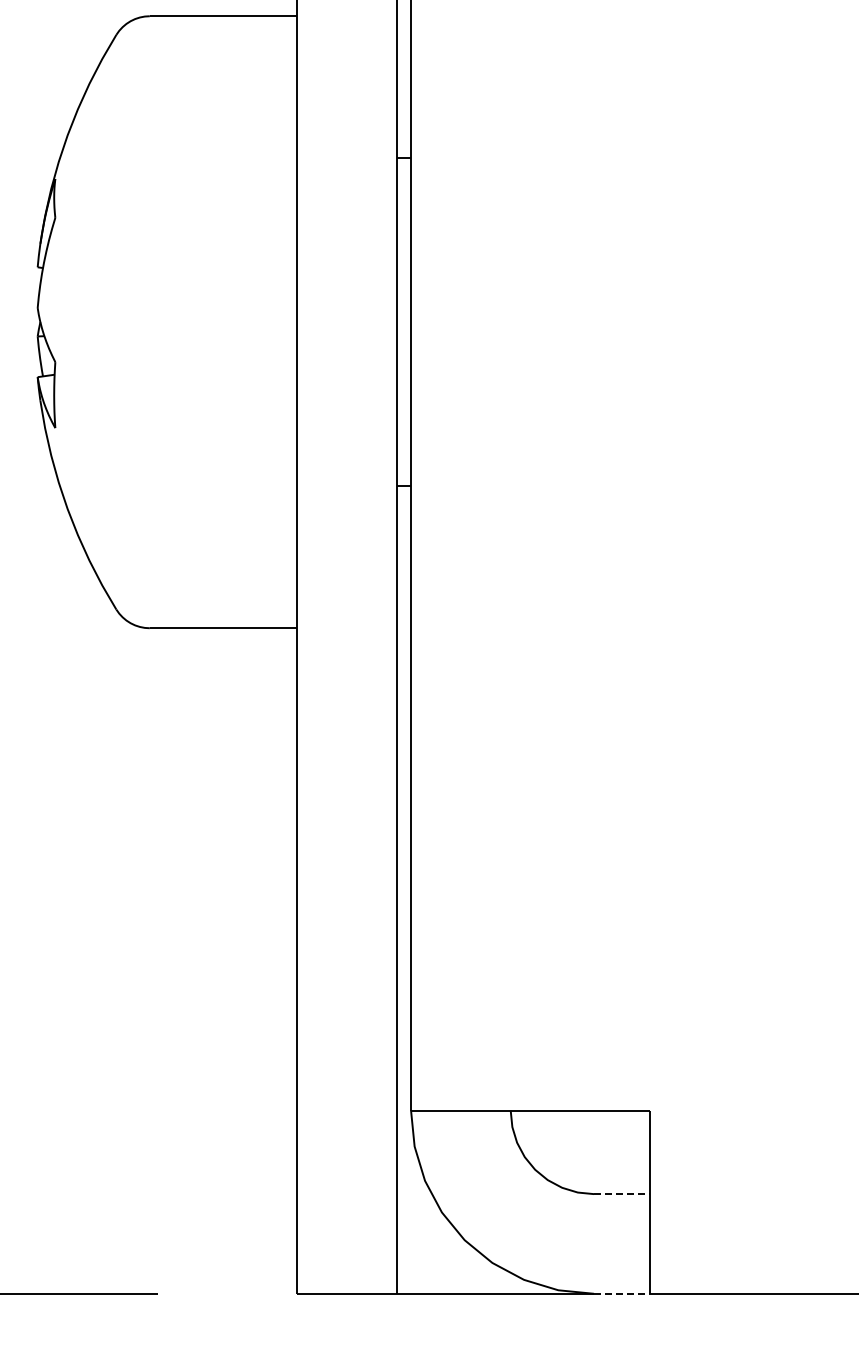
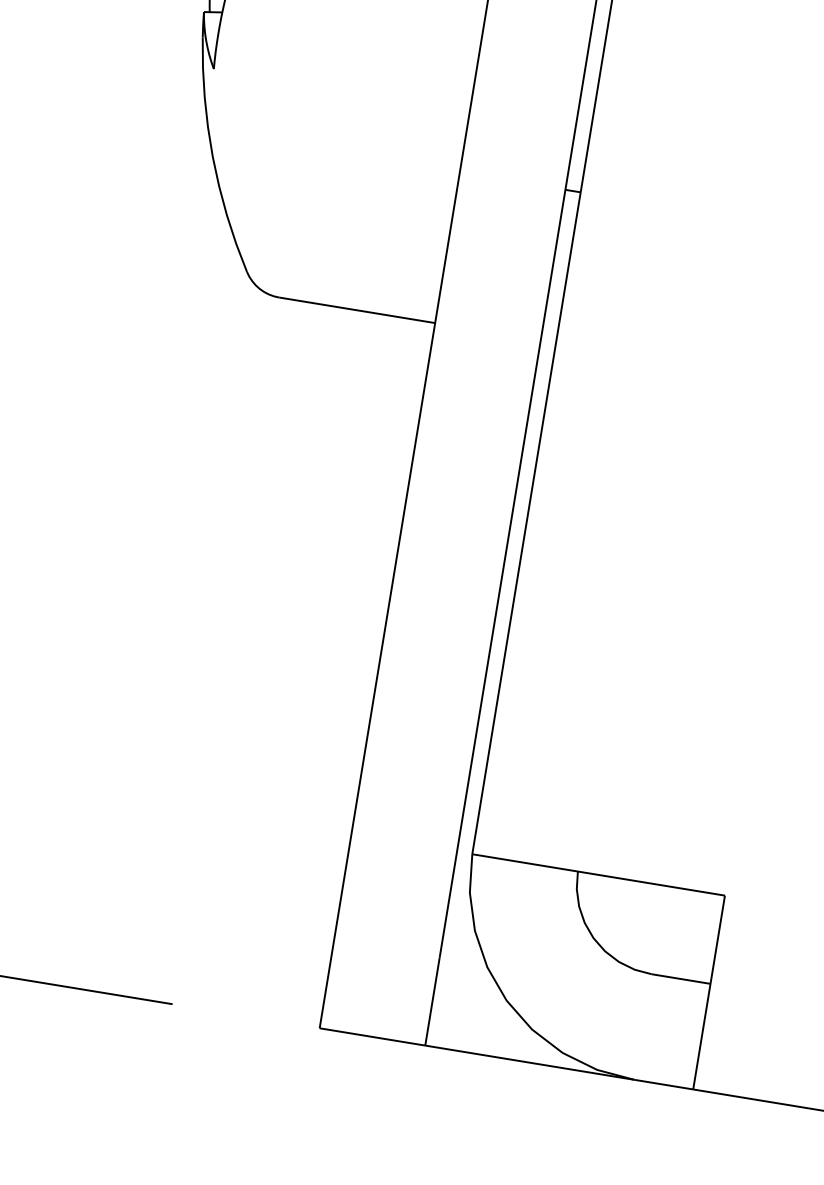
line: (621, 1194) -> (680, 979), dashed -> solid
line: (621, 1293) -> (663, 1084), dashed -> solid

